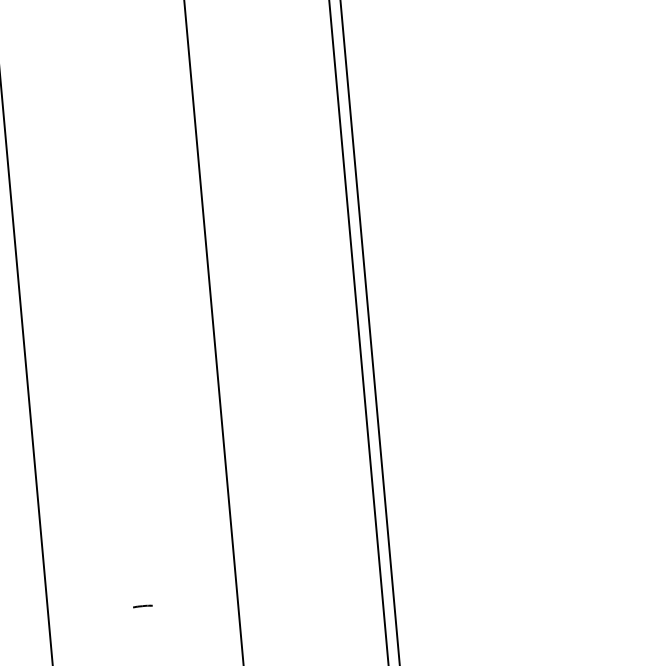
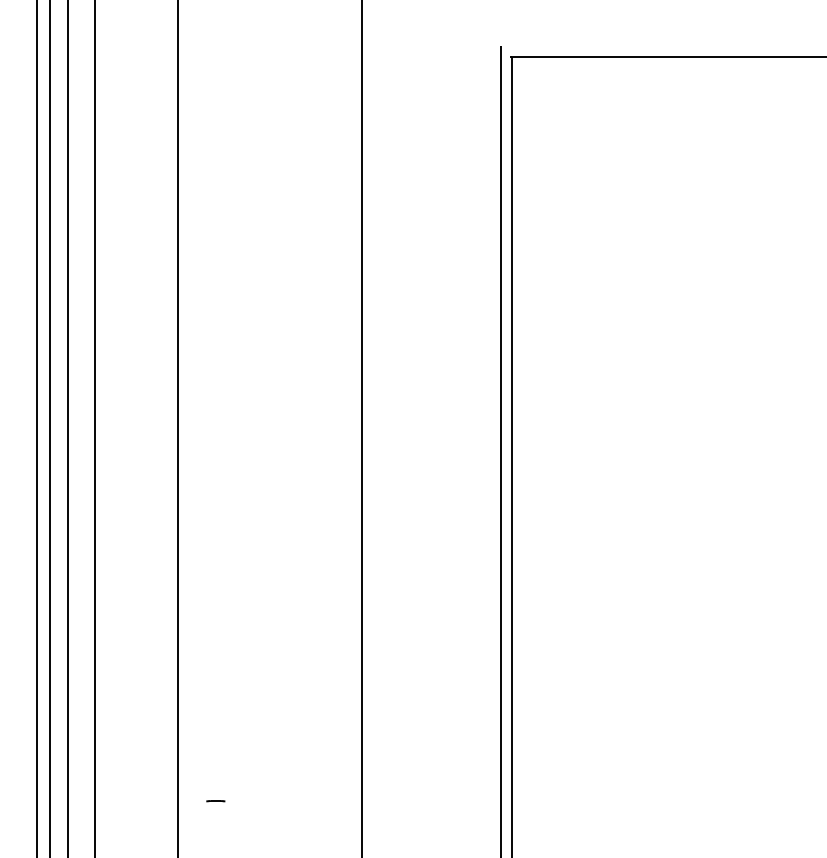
line: (142, 606) -> (215, 801), moved

